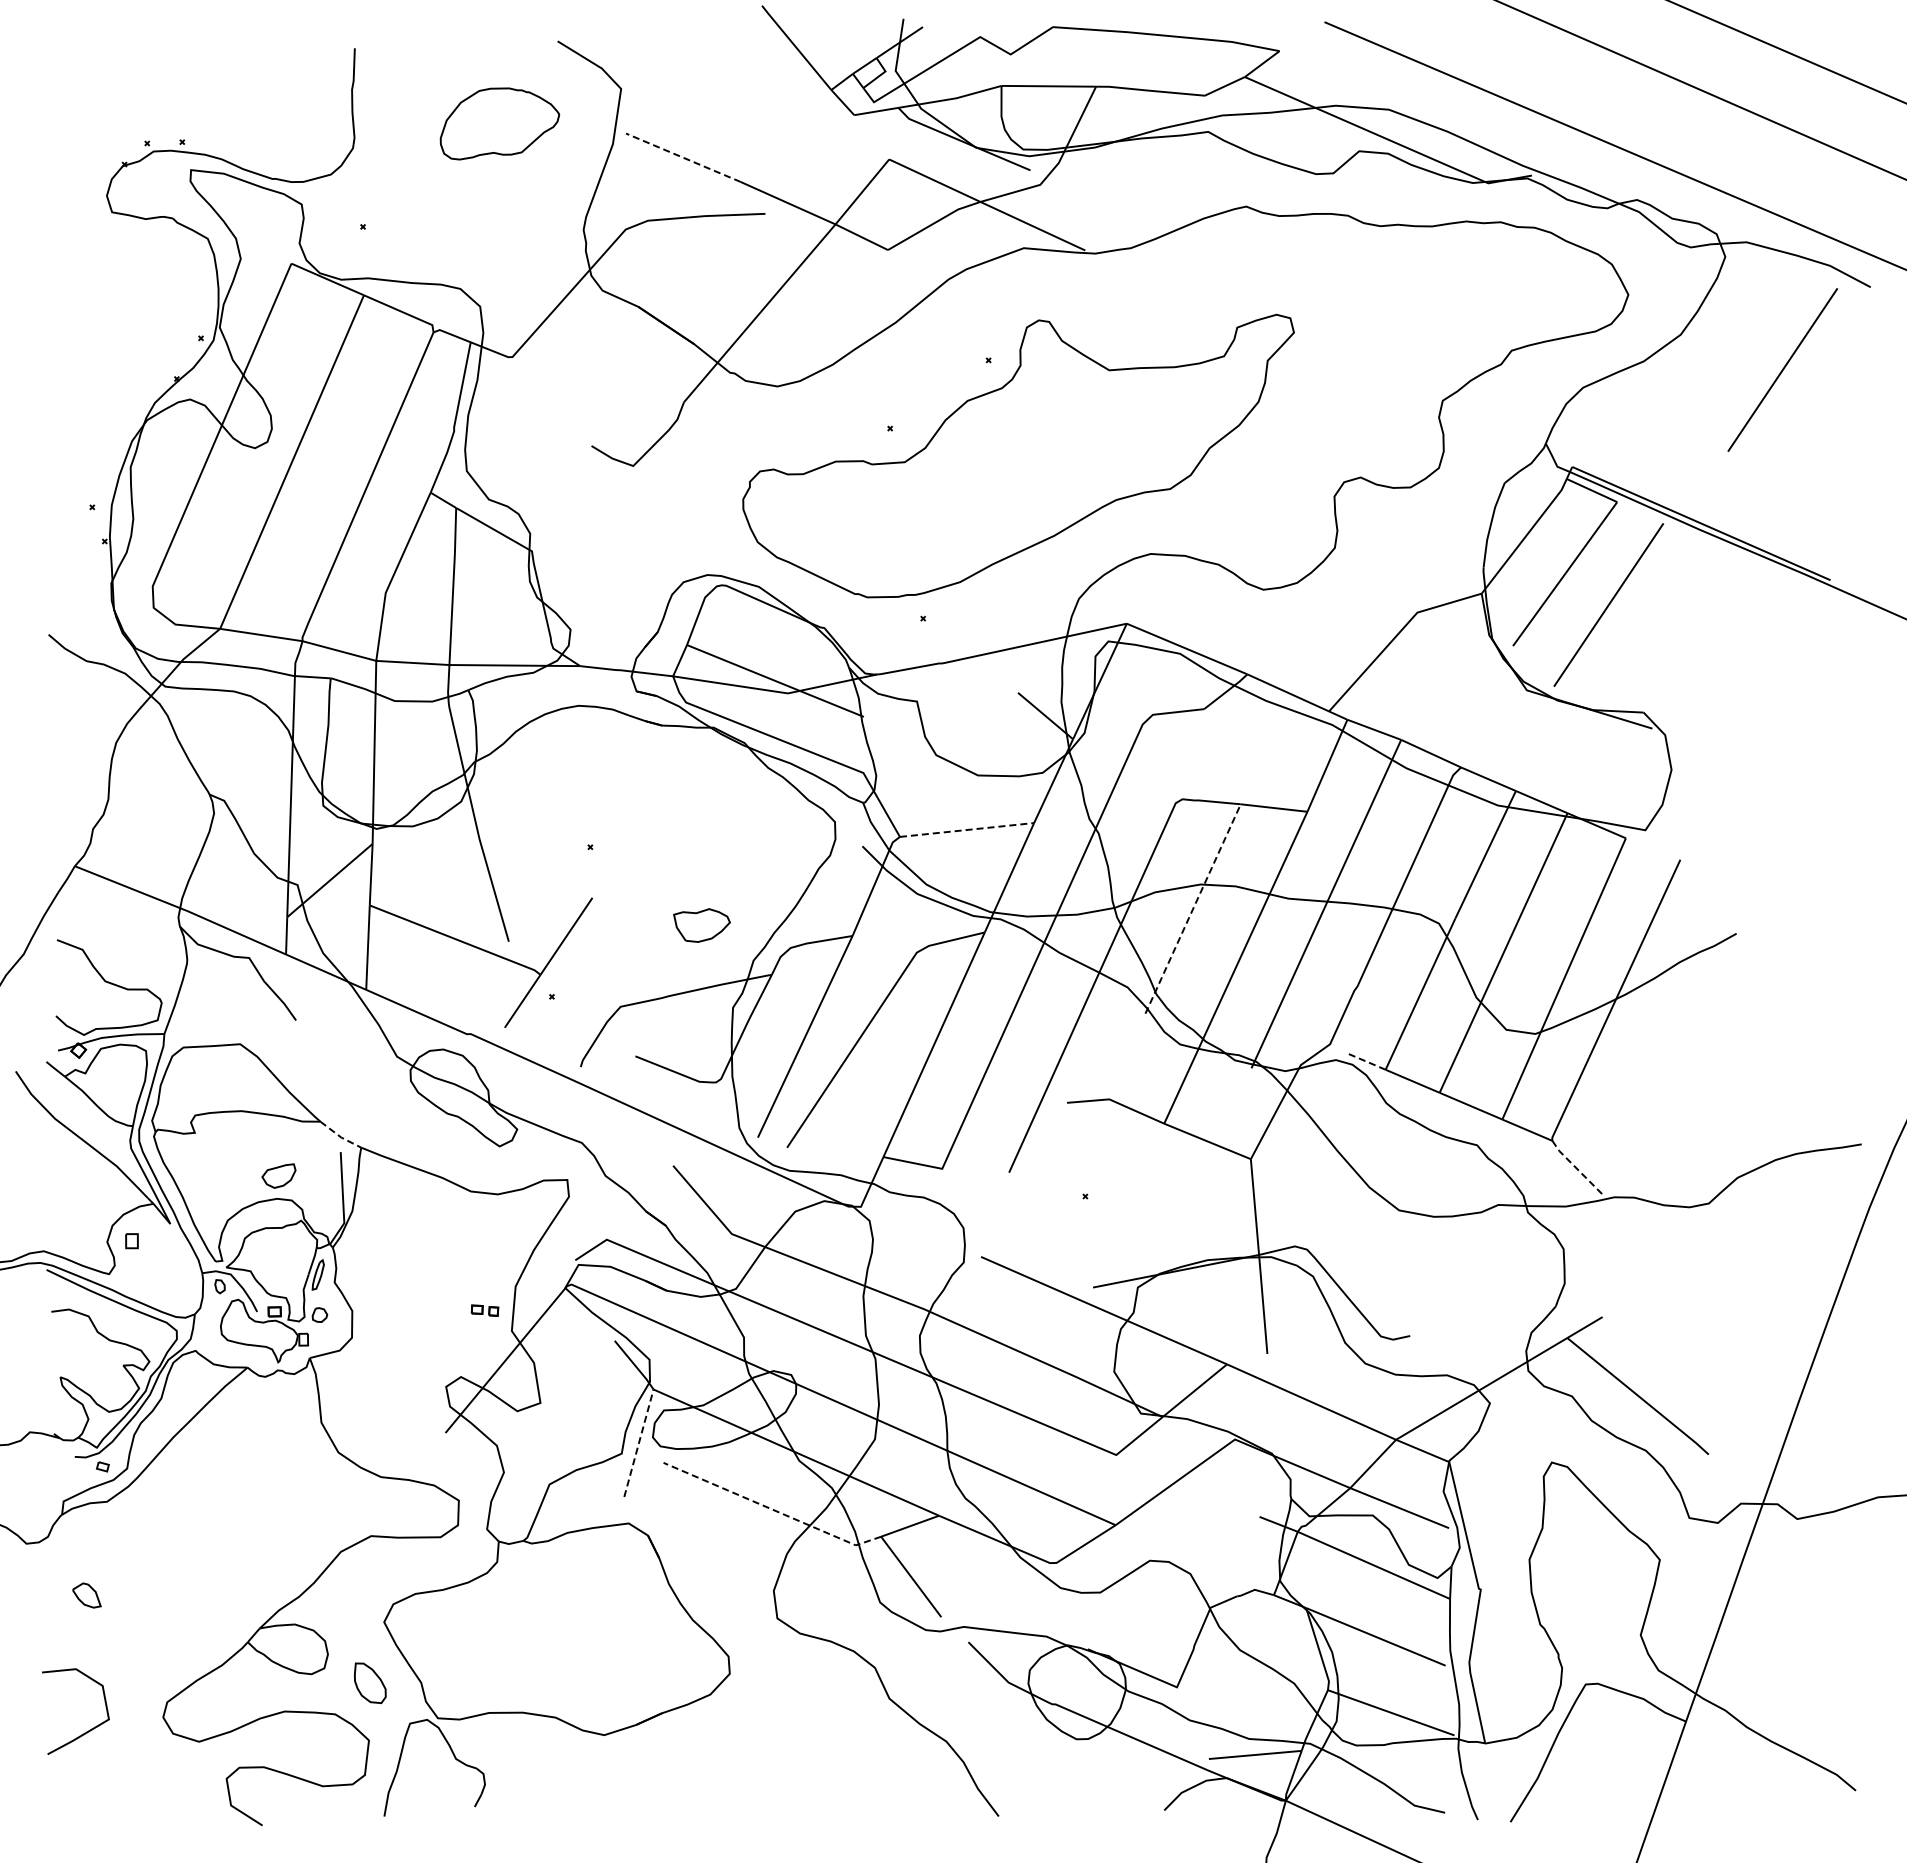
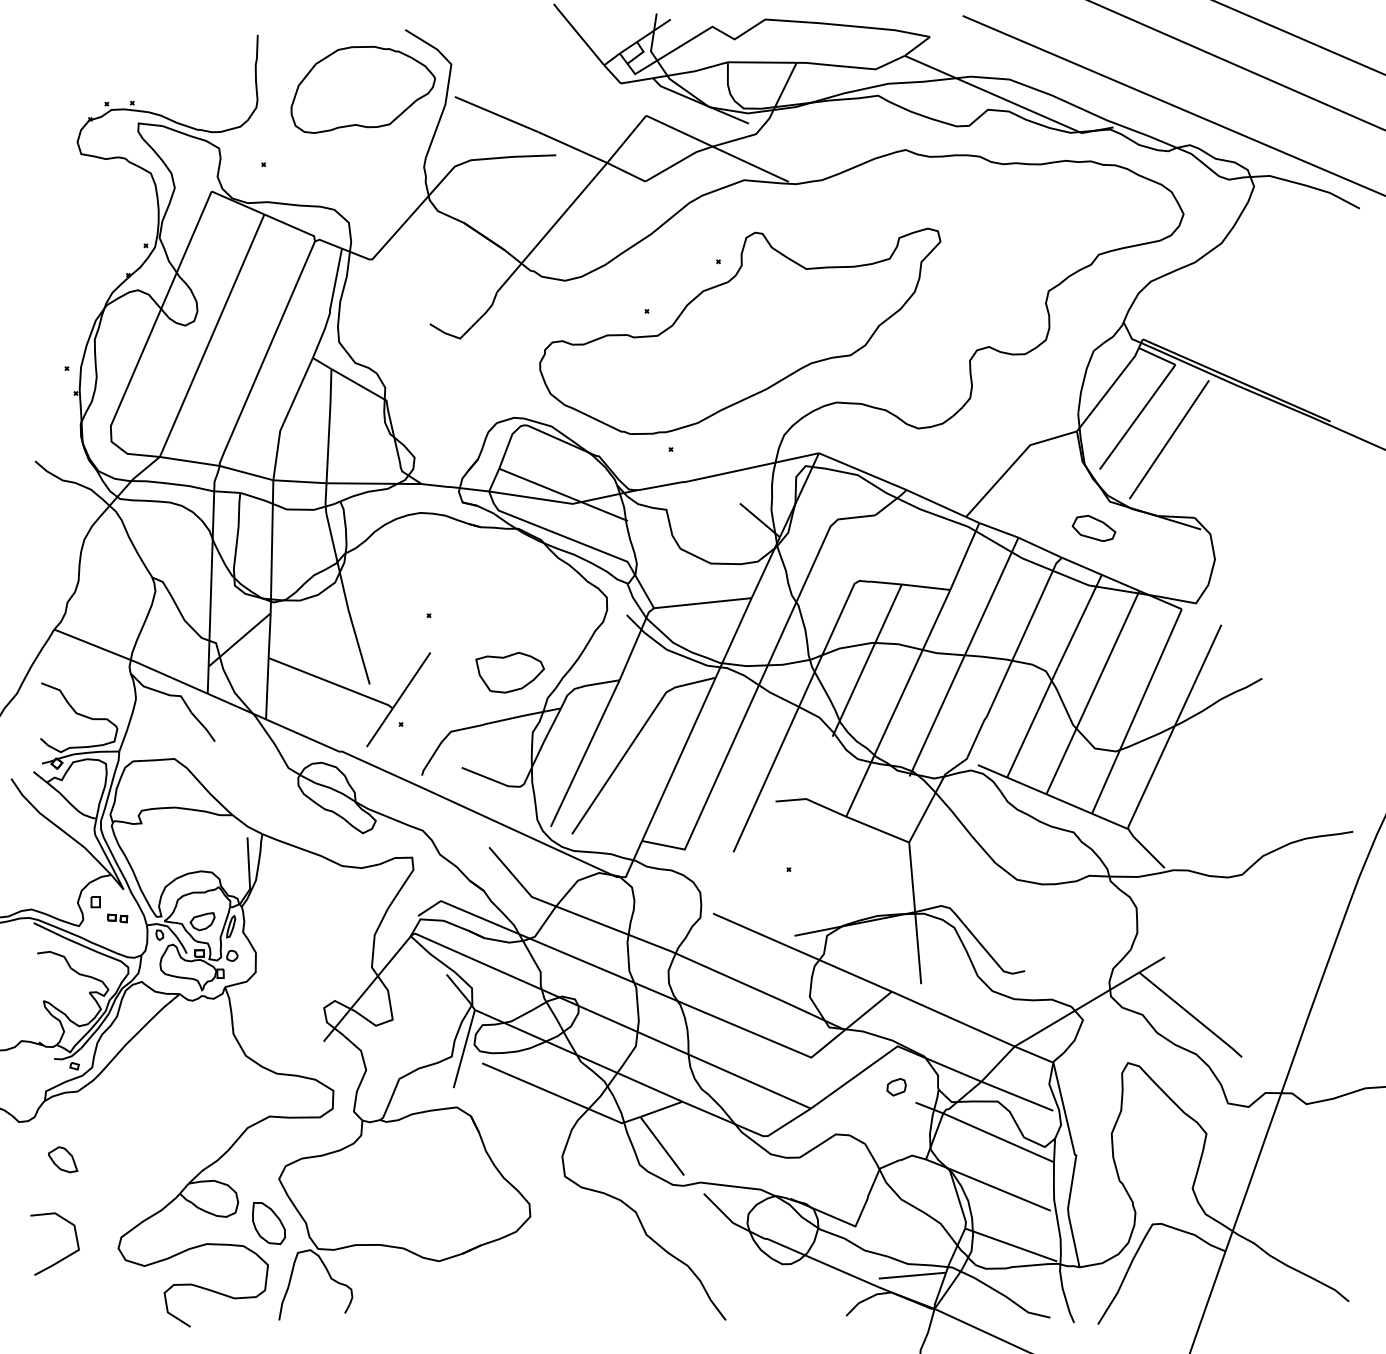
part: (499, 123) -> (362, 89), size x1.67
line: (682, 157) -> (495, 114), dashed -> solid
line: (1782, 369) -> (1295, 268), removed
part: (1504, 726) -> (1093, 527), added
line: (967, 829) -> (703, 602), dashed -> solid
line: (1193, 908) -> (867, 660), dashed -> solid
part: (701, 925) -> (509, 672), size x1.67
line: (1365, 1061) -> (992, 771), dashed -> solid
line: (340, 1137) -> (247, 826), dashed -> solid
line: (1576, 1168) -> (1145, 849), dashed -> solid
part: (278, 1175) -> (202, 921), moved
part: (484, 1310) -> (117, 918), moved
line: (638, 1443) -> (463, 1049), dashed -> solid
part: (1233, 1495) -> (896, 1087), added
line: (772, 1509) -> (561, 1097), dashed -> solid
part: (86, 1595) -> (62, 1159), size x1.43
part: (370, 1683) -> (269, 1223), size x1.43

